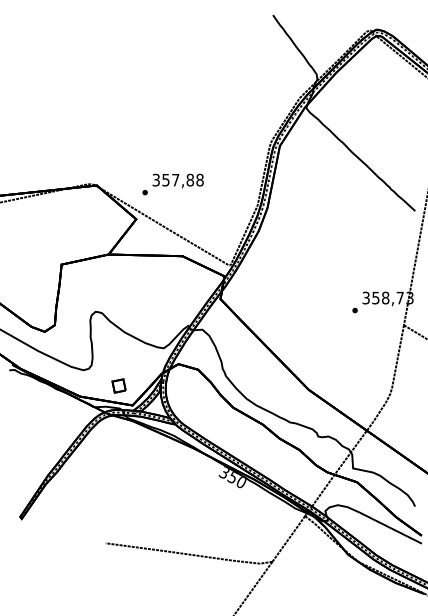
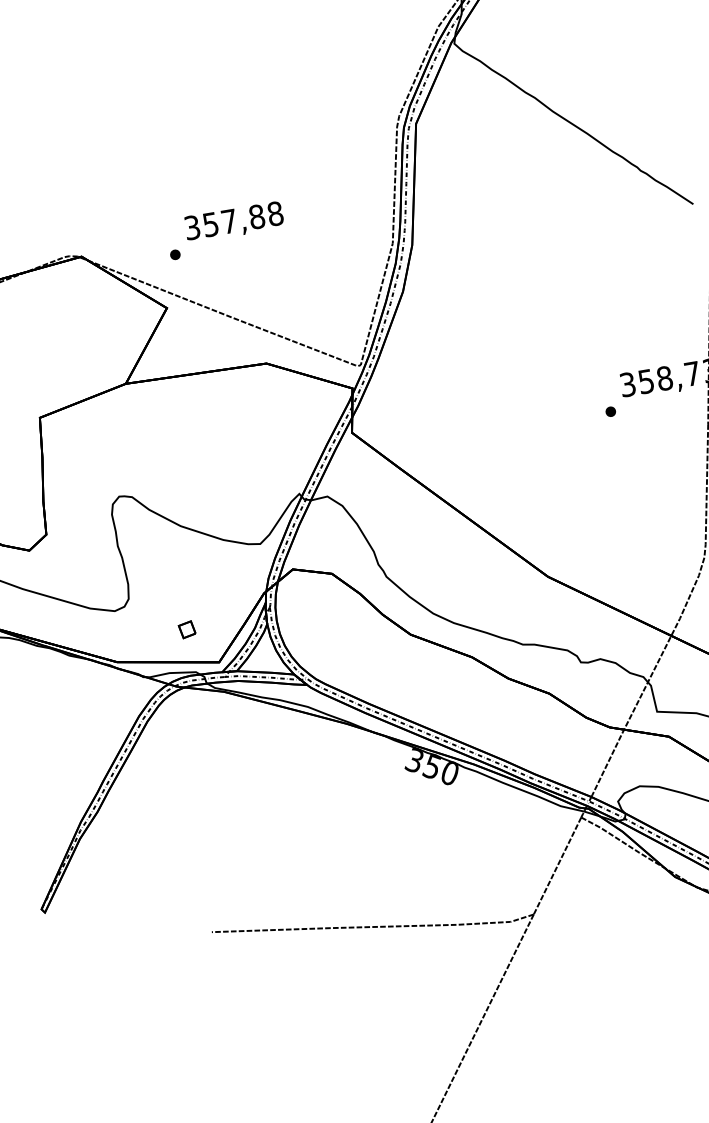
part: (118, 385) -> (186, 628), size x0.6

